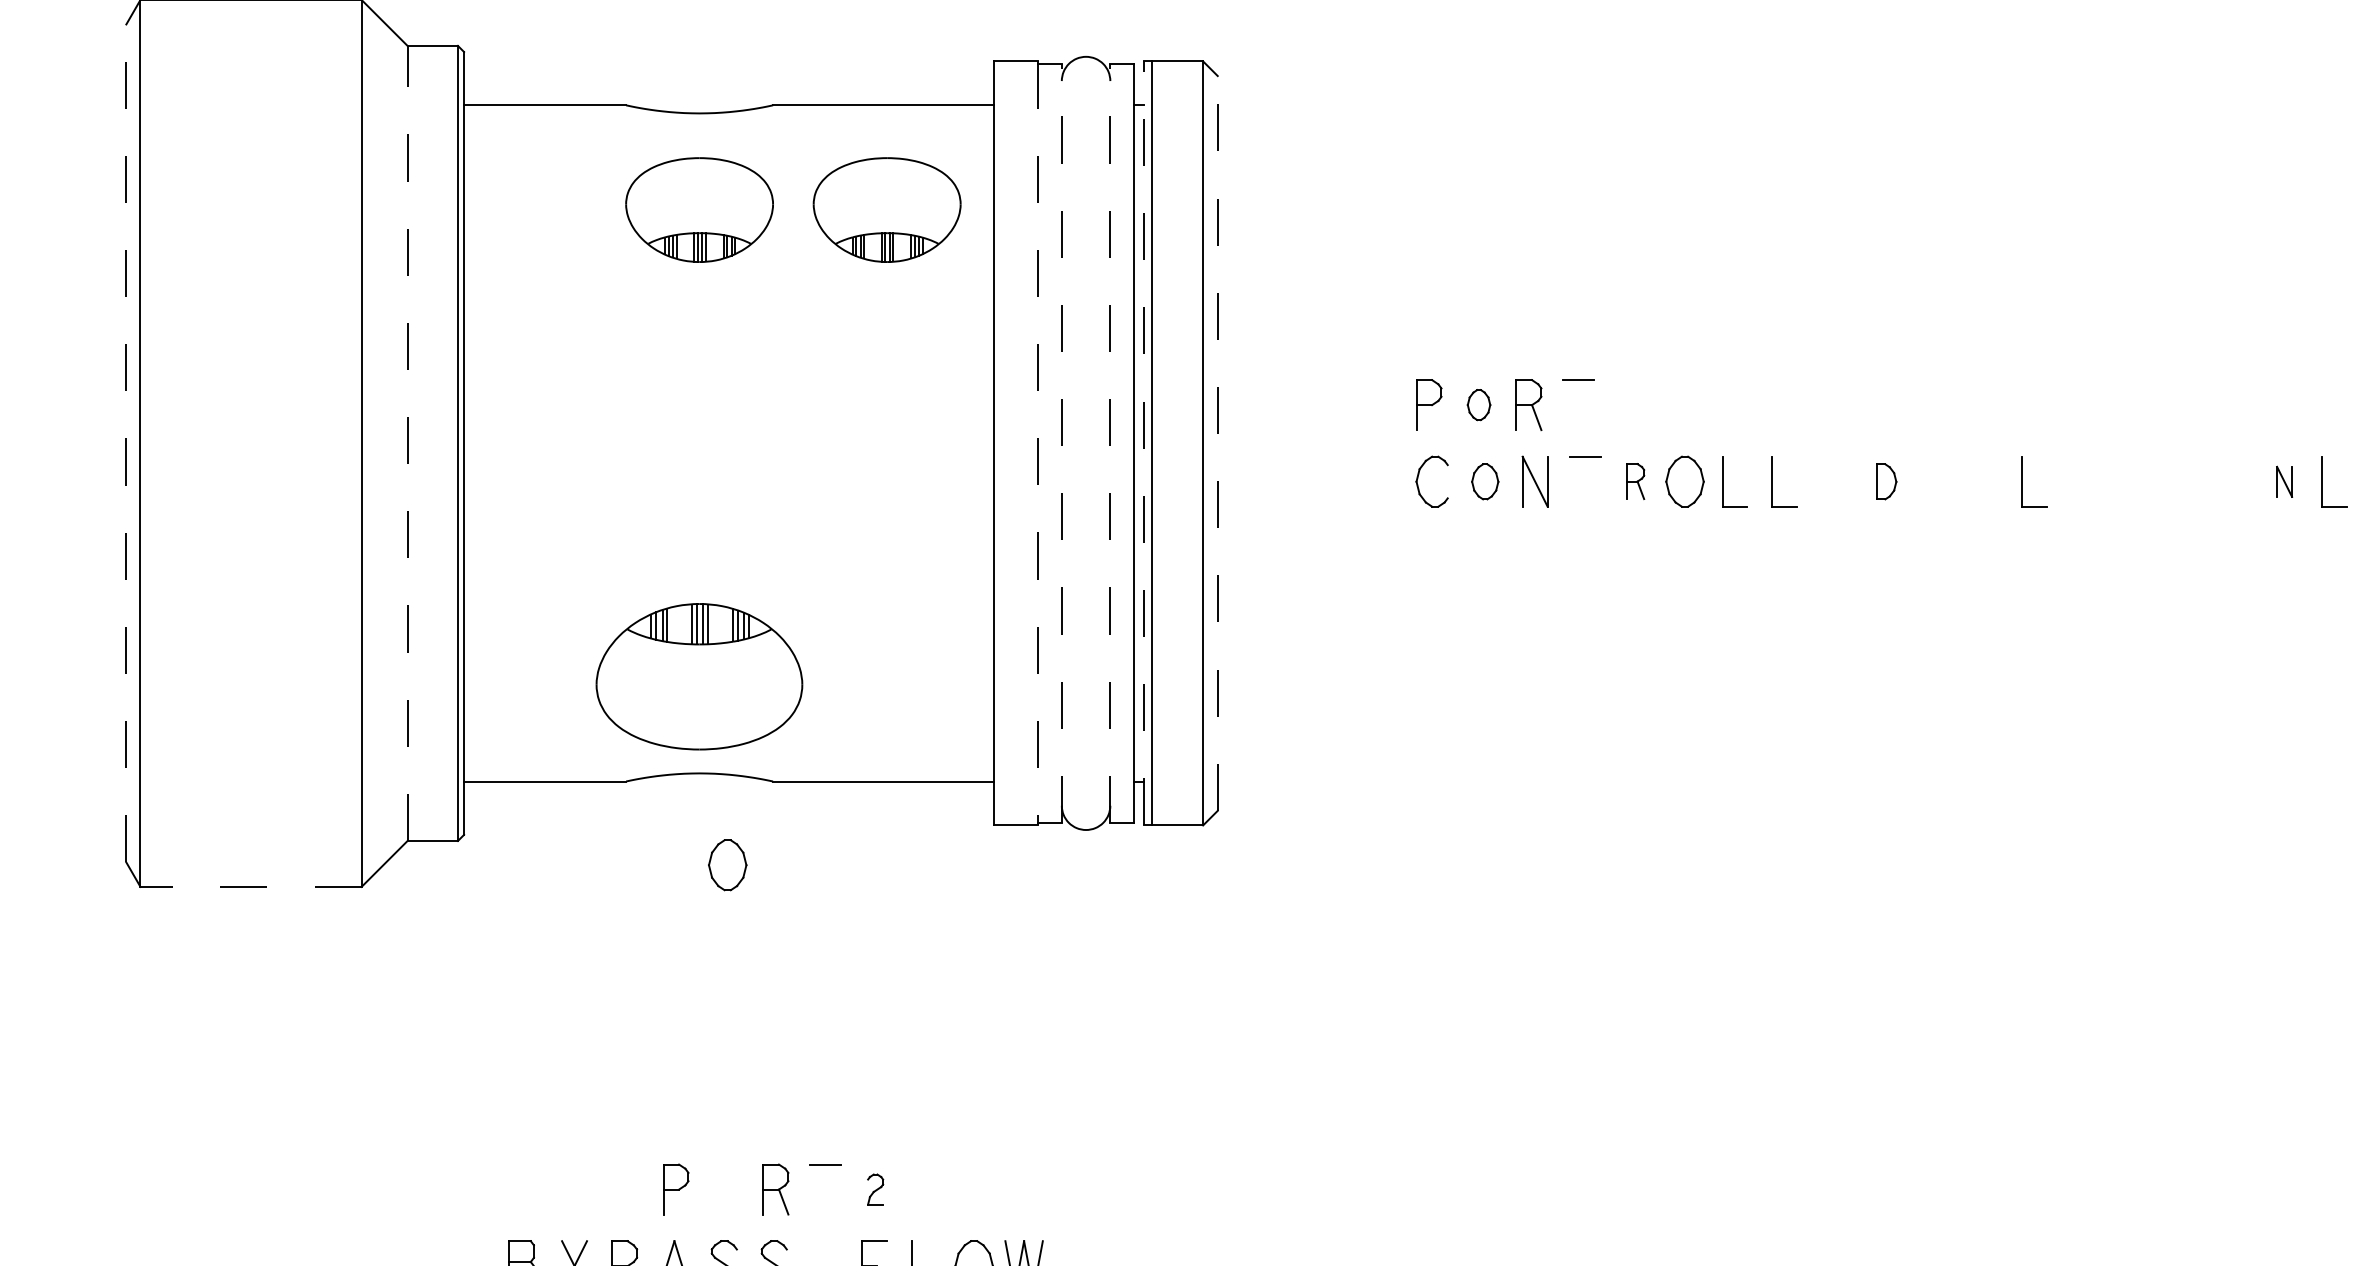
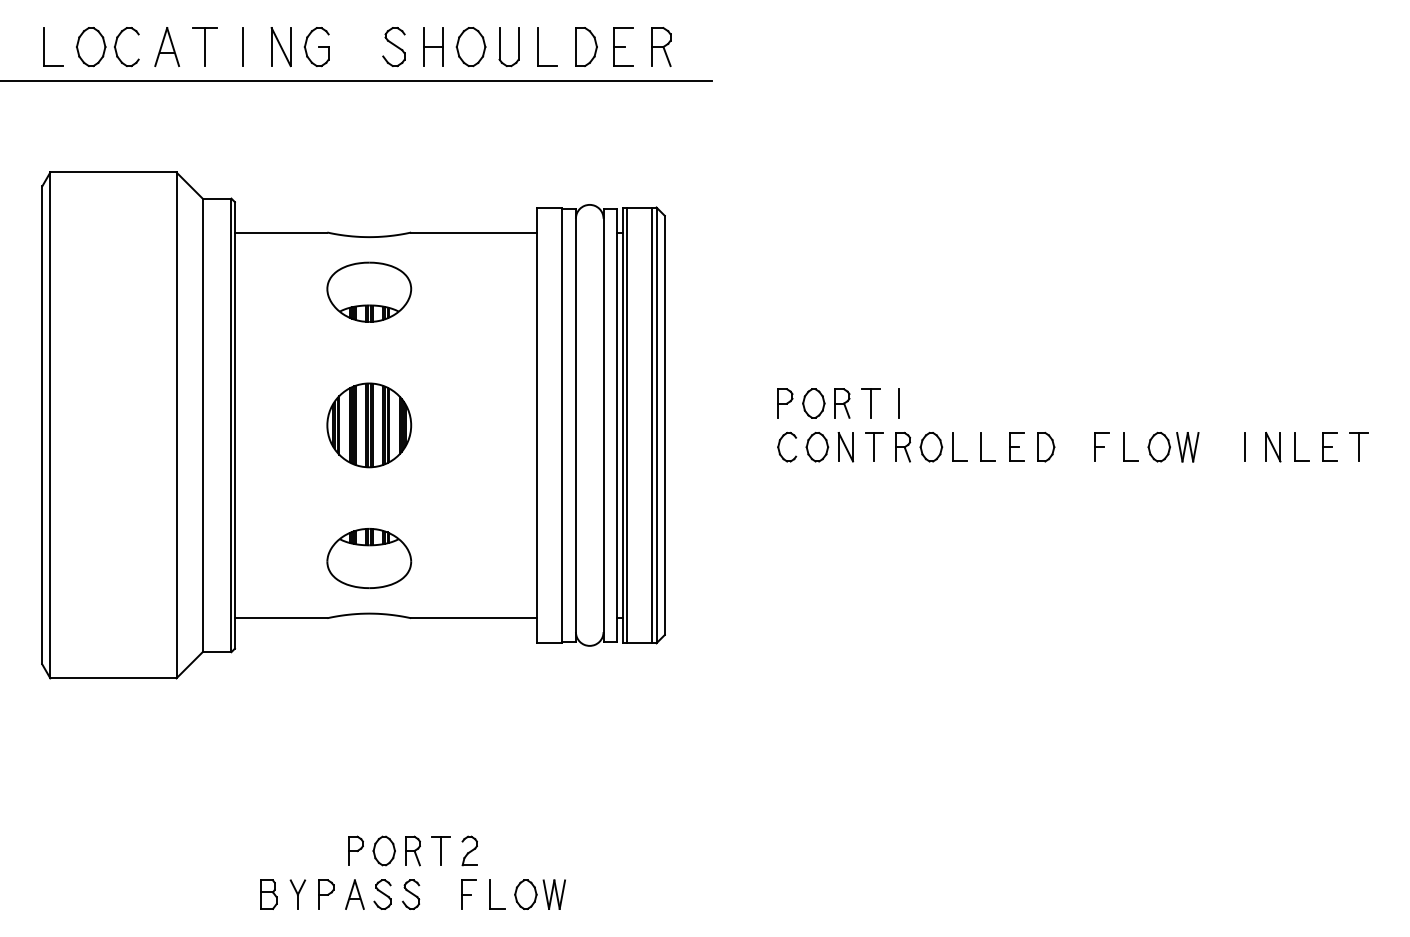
part: (887, 208) -> (476, 291), removed
part: (1478, 405) -> (813, 403), size x1.67
line: (1578, 405) -> (870, 403), added
line: (1629, 405) -> (899, 403), added
line: (1061, 441) -> (575, 424), dashed -> solid
line: (1110, 441) -> (603, 424), dashed -> solid
line: (126, 443) -> (42, 425), dashed -> solid
line: (407, 443) -> (202, 425), dashed -> solid
part: (699, 443) -> (369, 425), added
line: (1038, 443) -> (562, 425), dashed -> solid
line: (1143, 443) -> (622, 425), dashed -> solid
line: (1194, 443) -> (651, 425), added
line: (1217, 443) -> (664, 425), dashed -> solid
line: (1585, 480) -> (874, 446), added
part: (1636, 480) -> (903, 446), size x1.43
part: (1834, 480) -> (1016, 446), added
part: (1983, 480) -> (1101, 446), added
part: (2109, 480) -> (1173, 446), added
line: (2233, 480) -> (1244, 446), added
part: (1485, 482) -> (817, 447), size x1.43
part: (1886, 482) -> (1046, 447), size x1.43
part: (2284, 482) -> (1273, 447), size x1.67
part: (699, 676) -> (369, 558), size x0.71
part: (726, 864) -> (383, 850), moved
line: (249, 887) -> (112, 678), dashed -> solid
line: (826, 1188) -> (441, 850), added
part: (875, 1188) -> (469, 850), size x1.67

